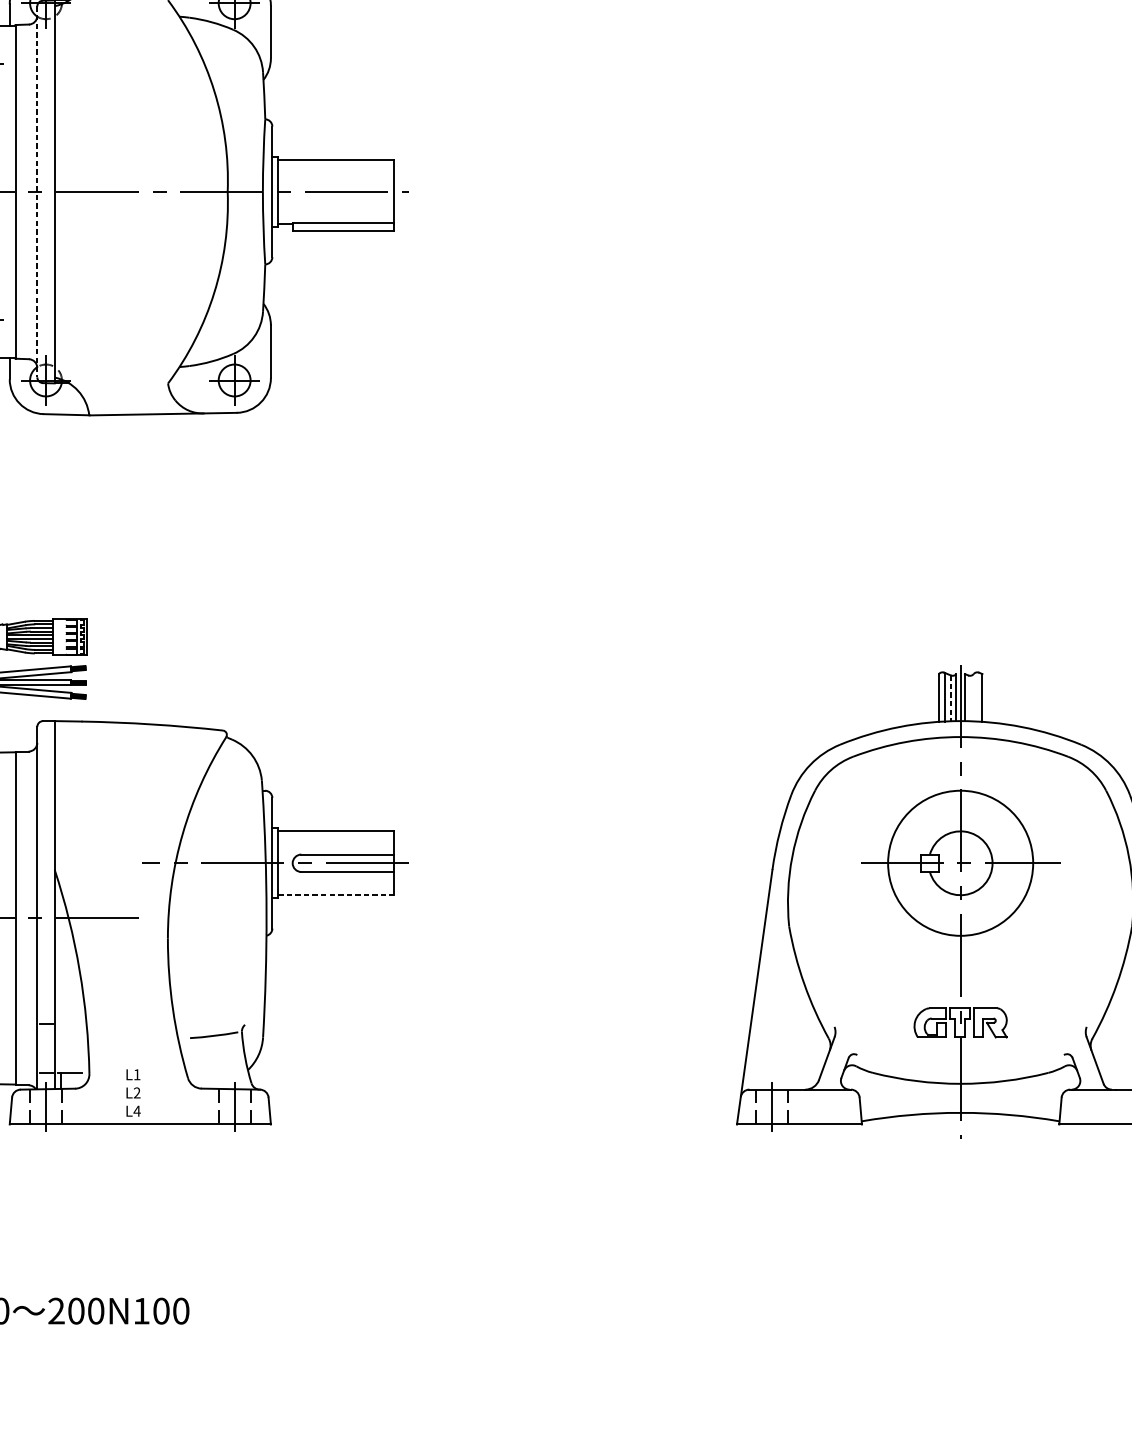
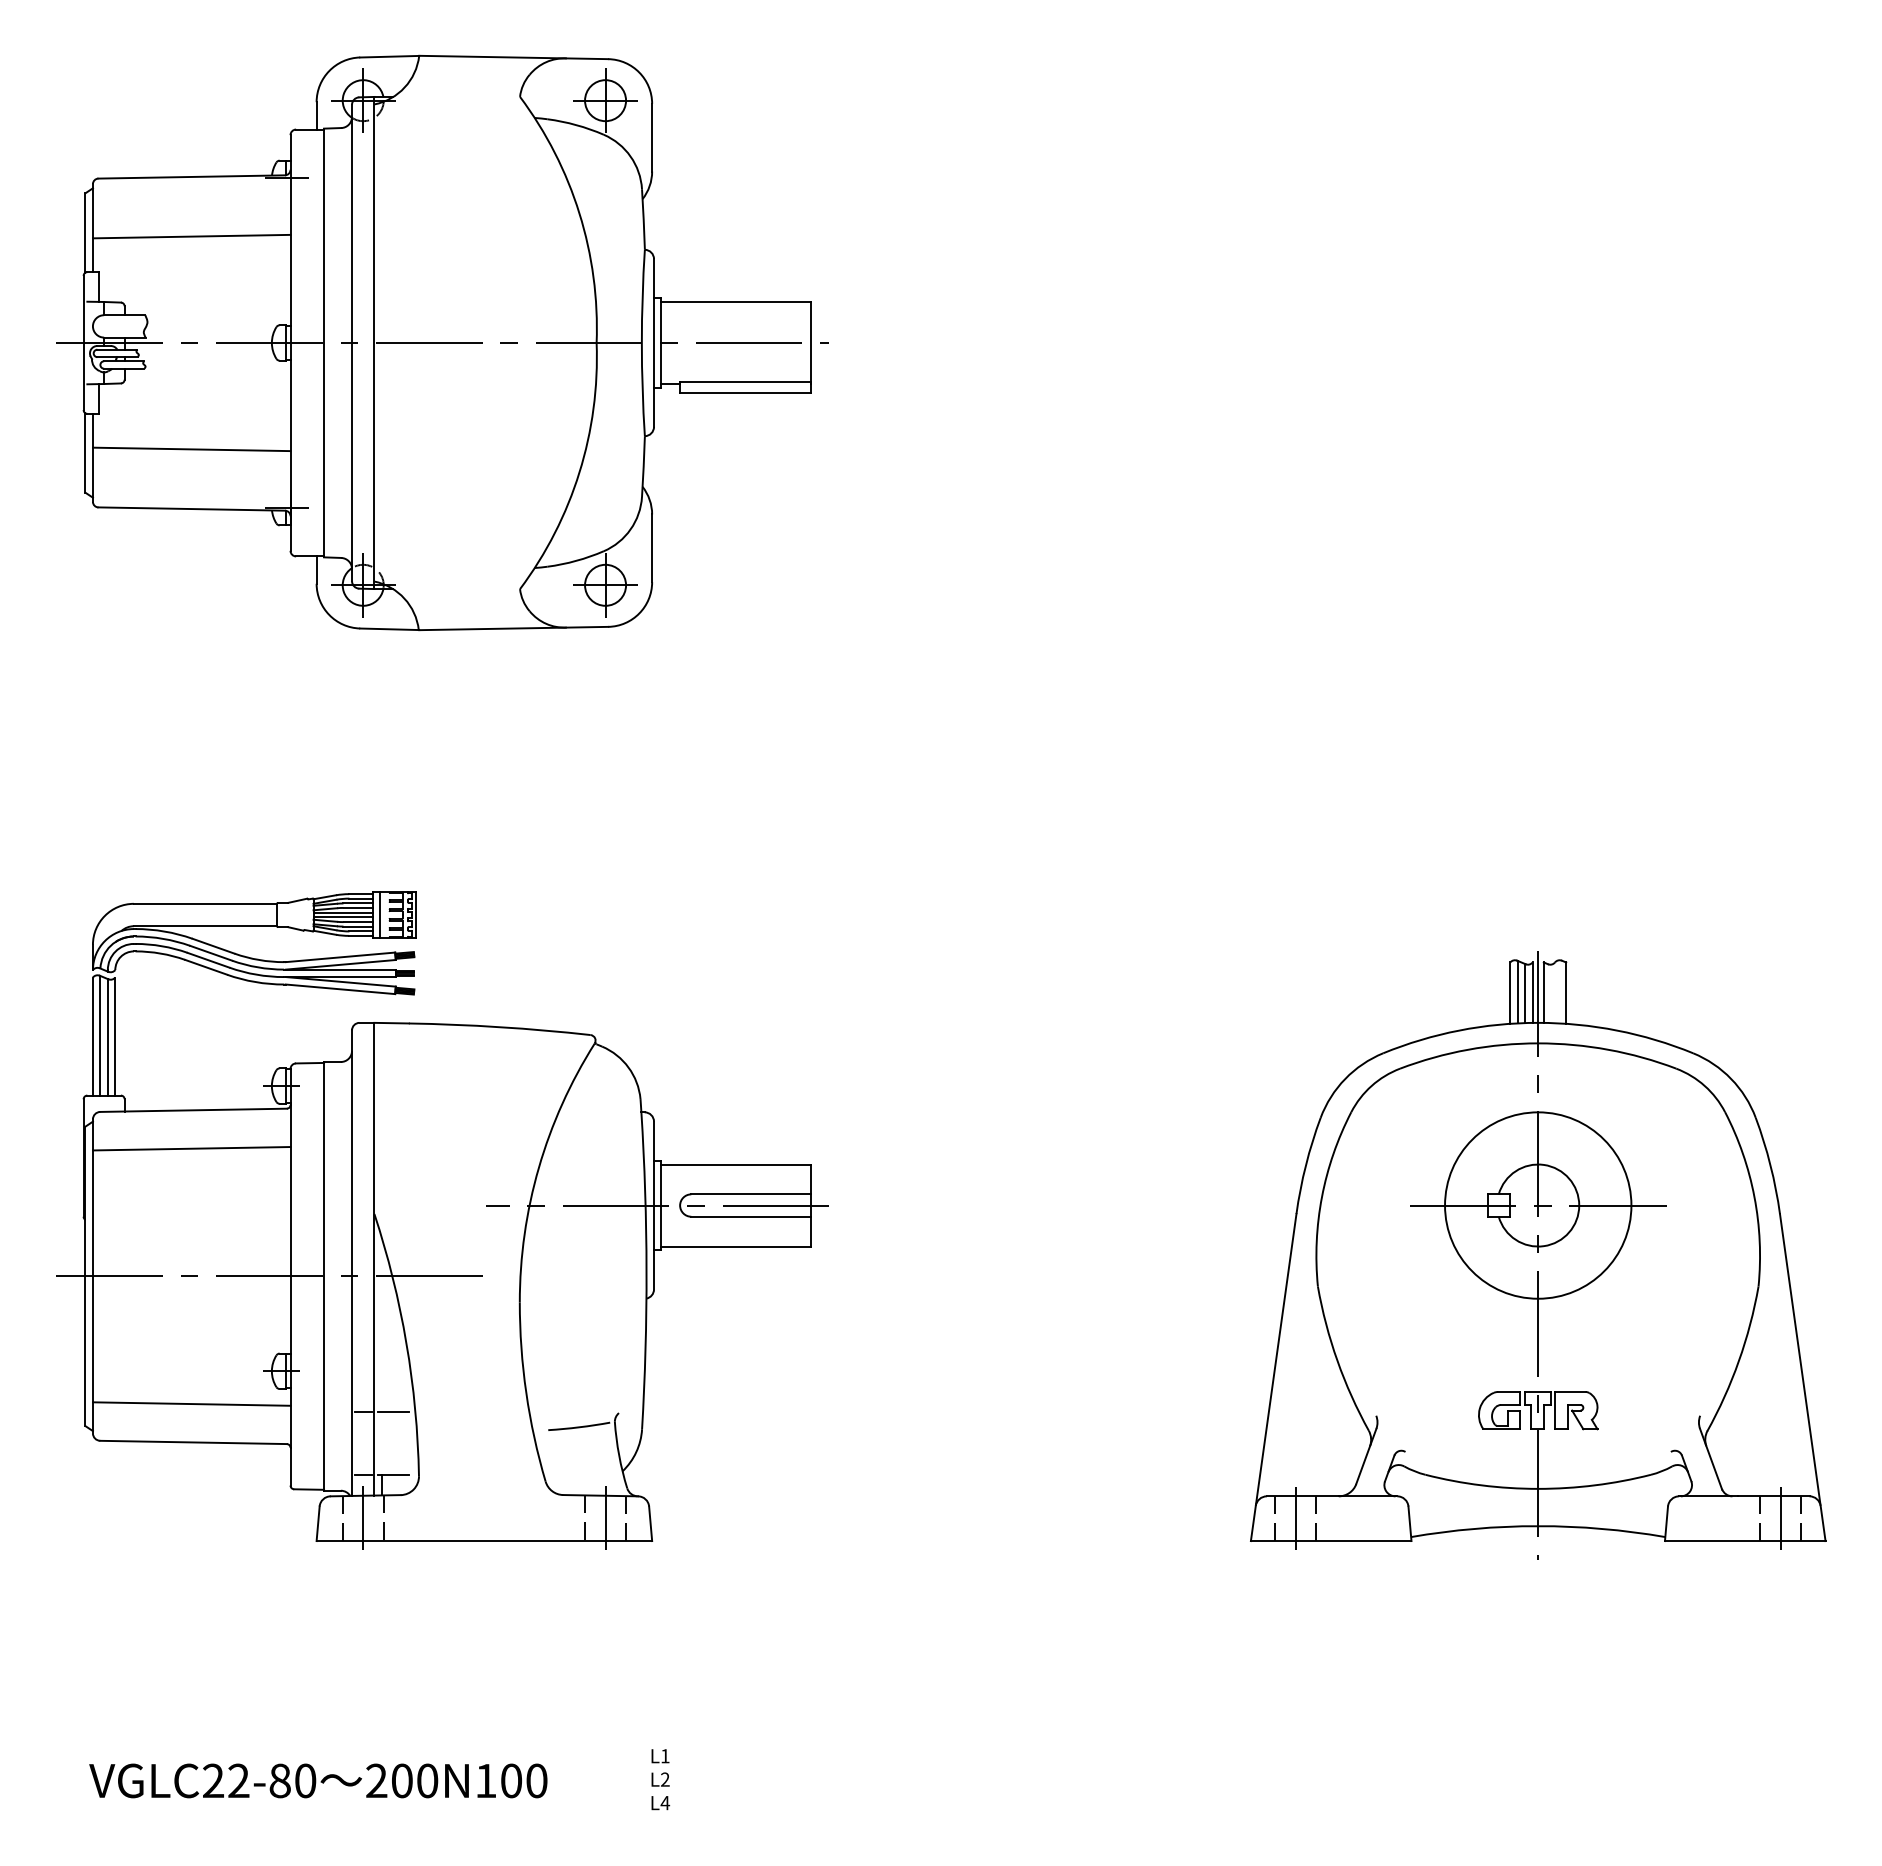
line: (37, 192) -> (352, 343), dashed -> solid
line: (59, 636) -> (380, 914), added
line: (950, 698) -> (1525, 993), dashed -> solid
line: (336, 895) -> (736, 1246), dashed -> solid
line: (69, 1024) -> (393, 1412), added
text: (133, 1092) -> (660, 1779), moved

